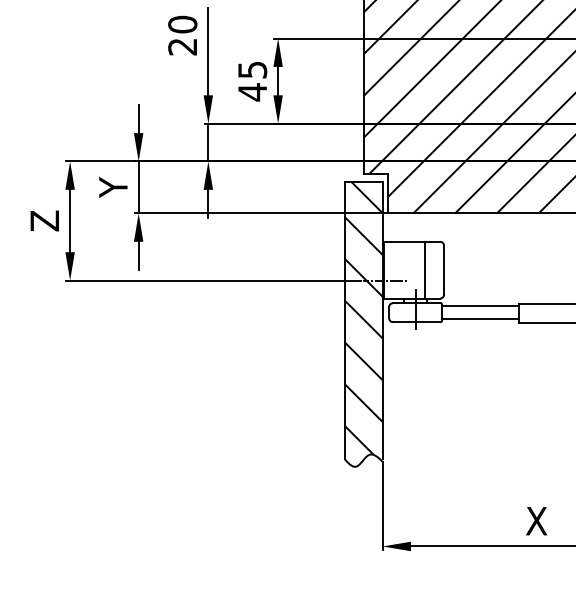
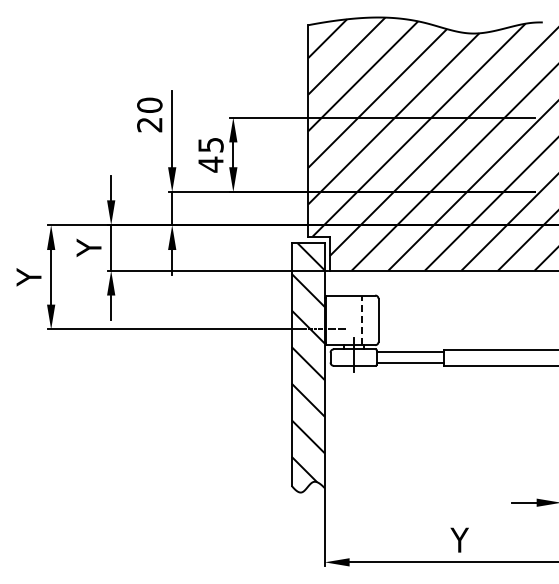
text: (44, 221) -> (28, 277), Z -> Y
line: (425, 270) -> (362, 320), solid -> dashed
text: (536, 520) -> (459, 539), X -> Y

